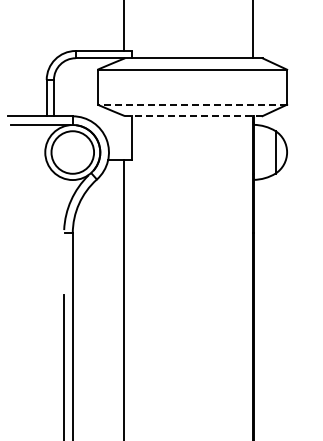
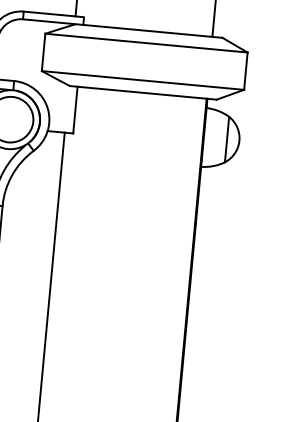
line: (192, 104) -> (143, 80), dashed -> solid
line: (193, 116) -> (143, 93), dashed -> solid

